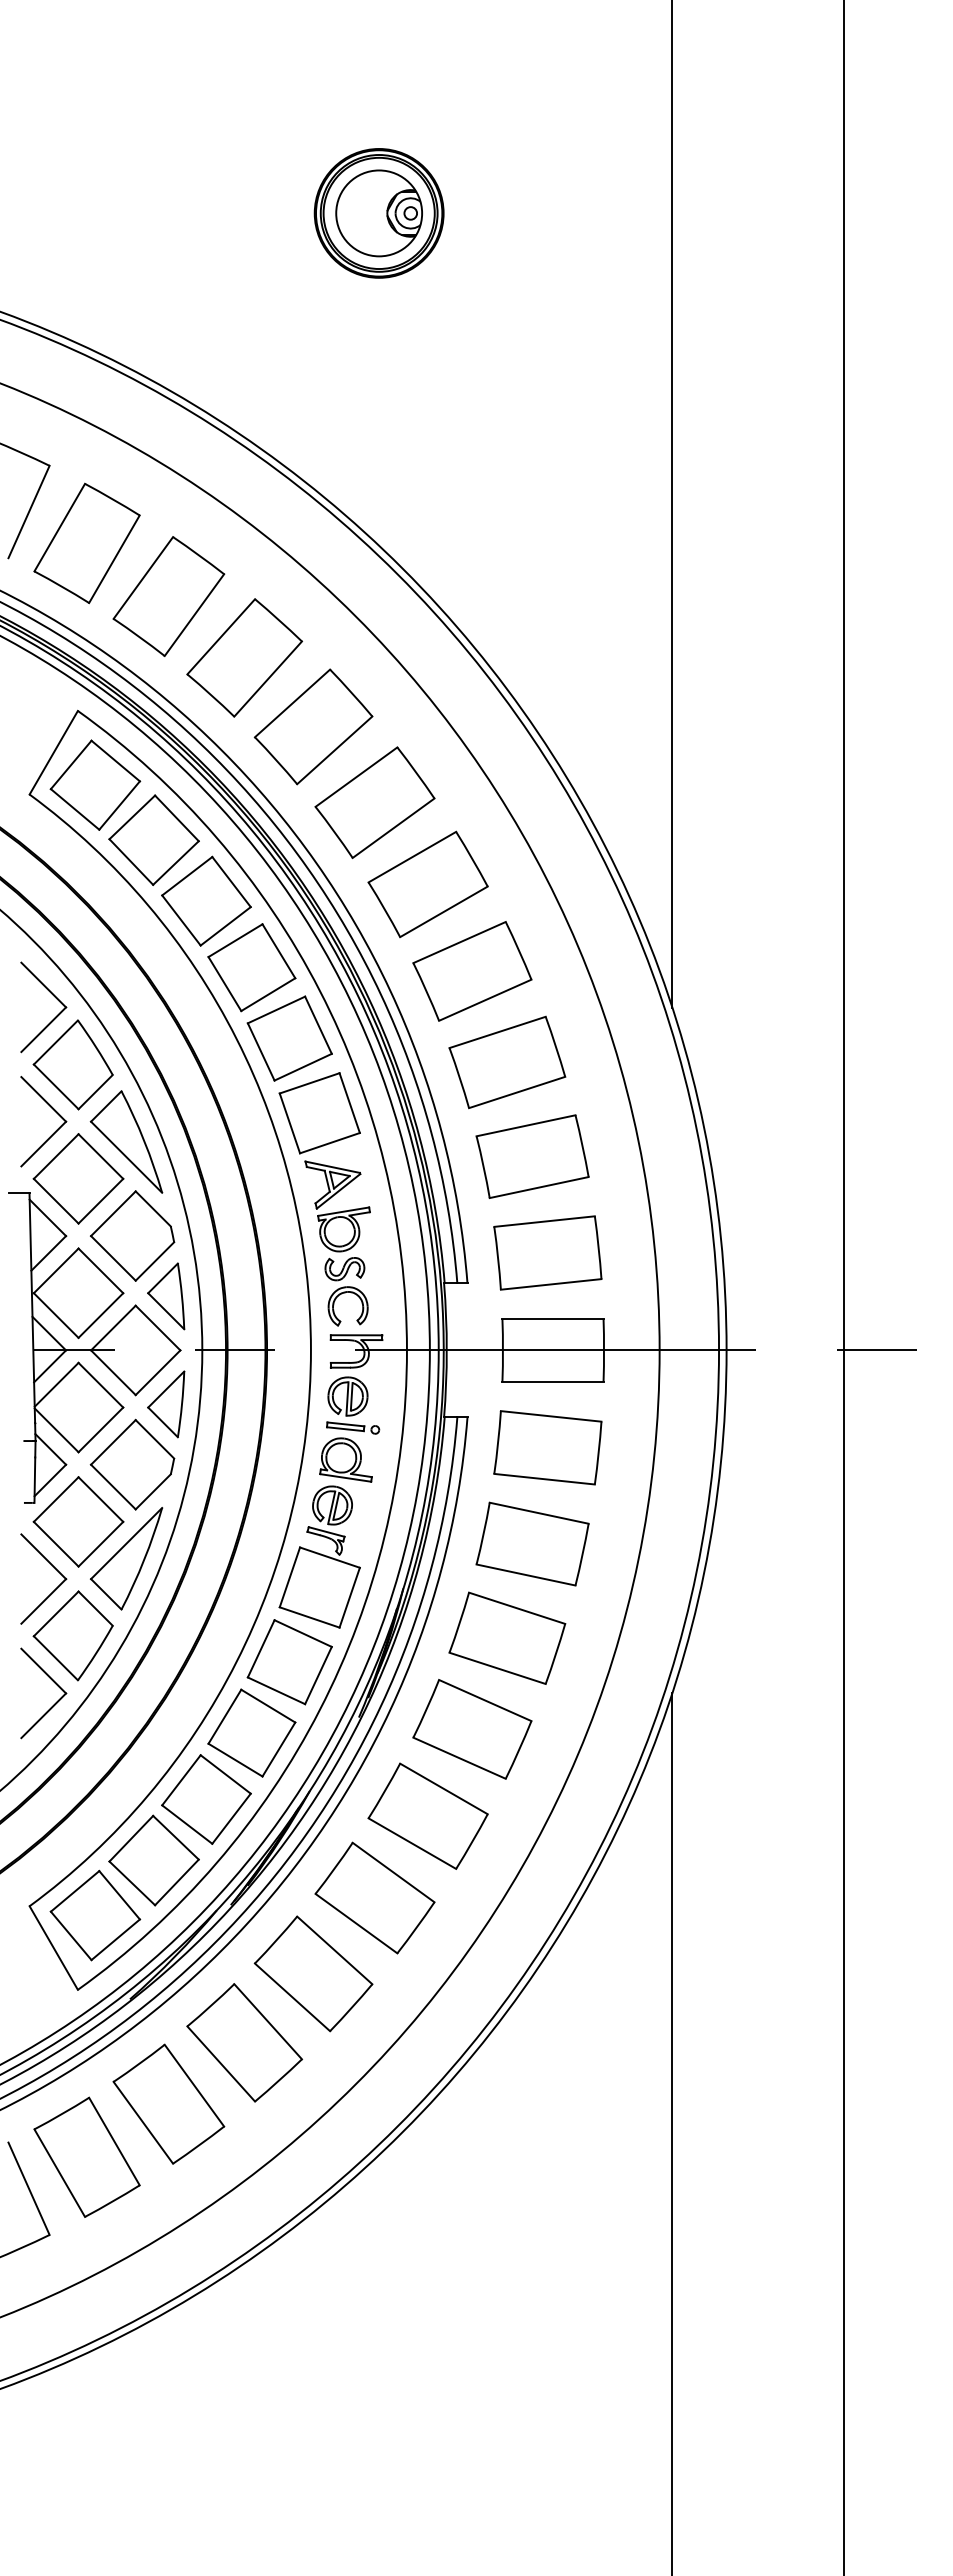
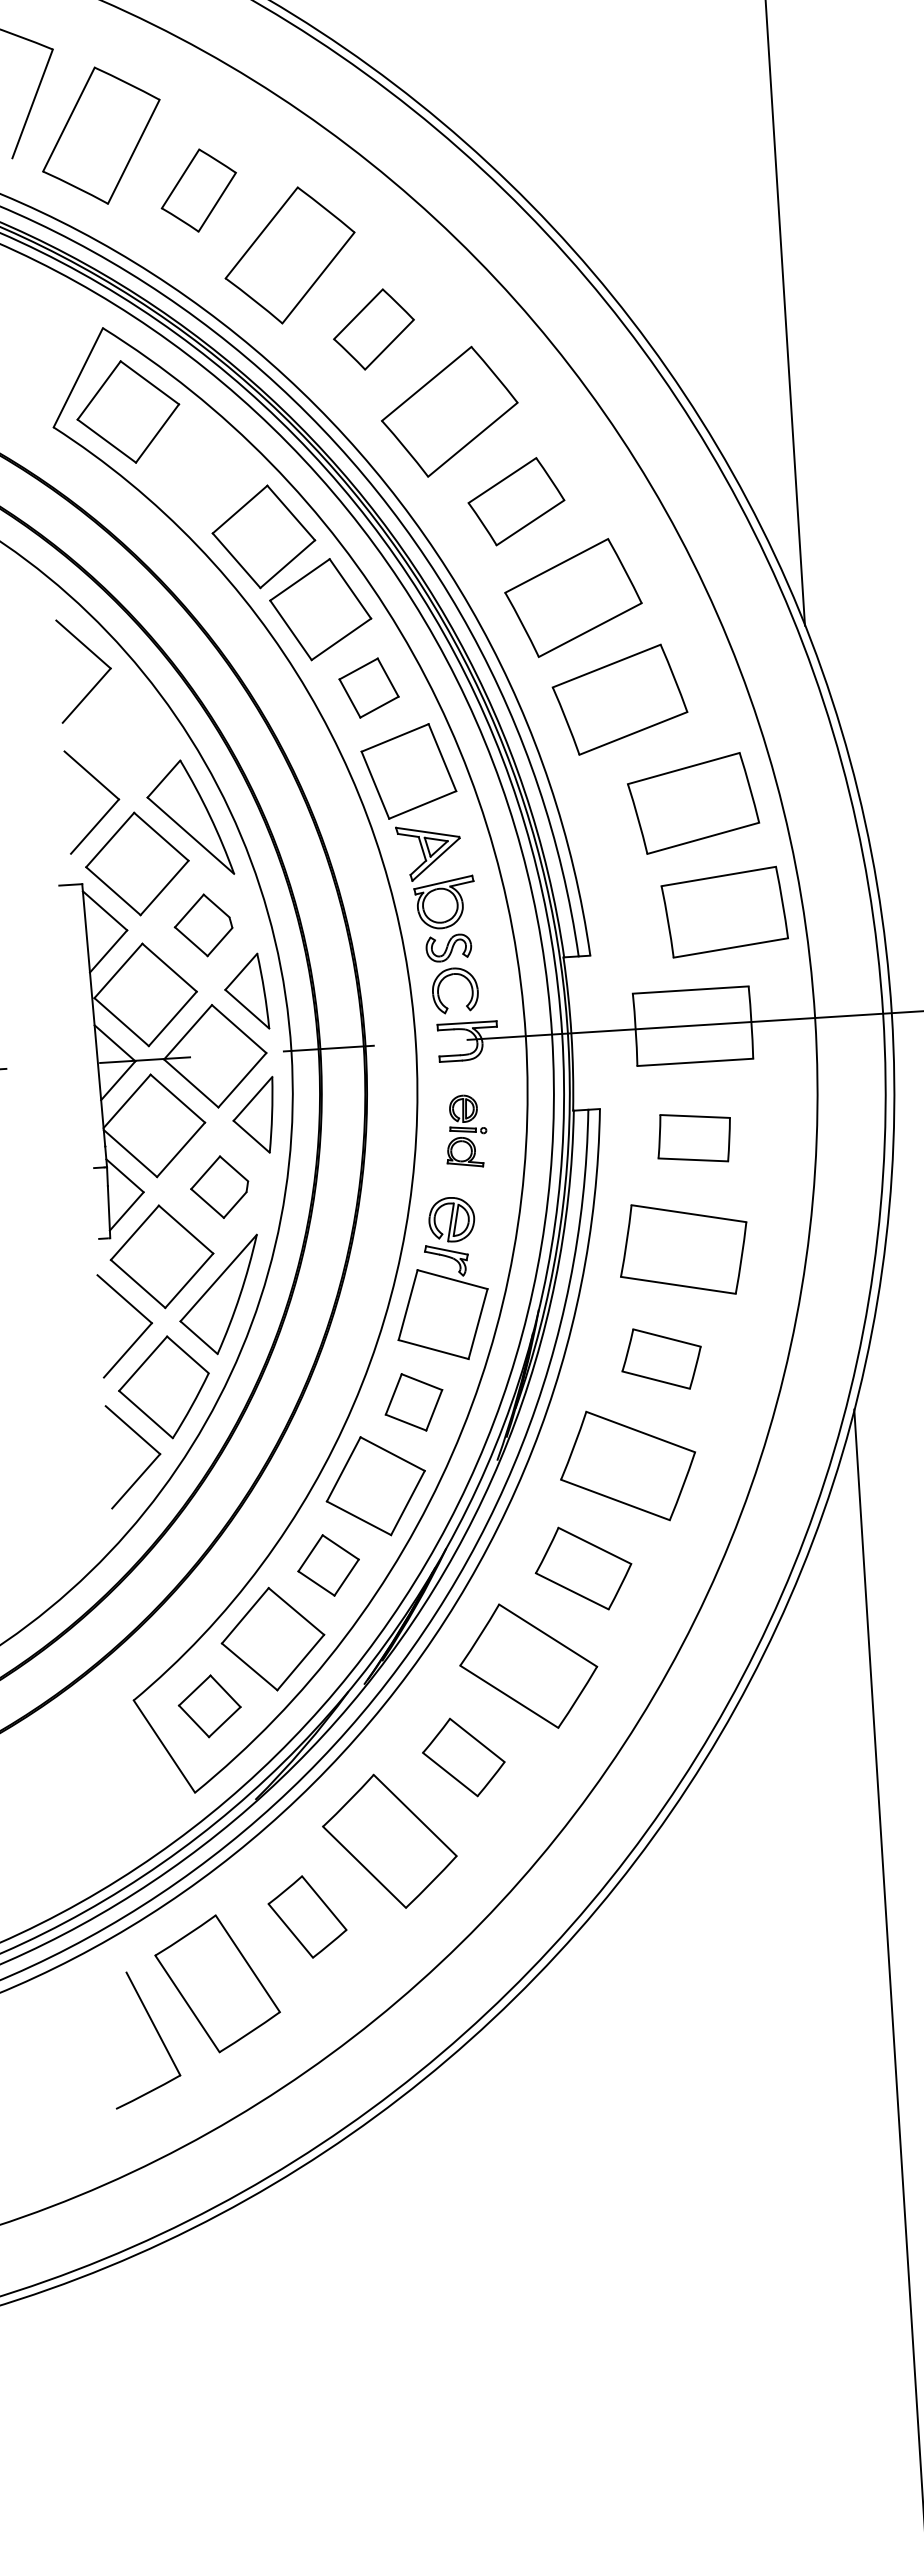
part: (168, 596) -> (198, 190), size x0.6
part: (313, 726) -> (373, 329), size x0.6
part: (153, 839) -> (198, 469), removed
part: (427, 884) -> (515, 501), size x0.7
part: (289, 1038) -> (368, 688), size x0.6
part: (72, 1064) -> (122, 733), removed
part: (532, 1156) -> (693, 803), moved
part: (132, 1235) -> (203, 924), size x0.6
part: (547, 1252) -> (724, 911), moved
part: (349, 1429) -> (465, 1131), size x0.6
part: (547, 1447) -> (693, 1137), size x0.6
part: (132, 1464) -> (219, 1187), size x0.6
part: (507, 1637) -> (661, 1358), size x0.6
part: (289, 1662) -> (413, 1402), size x0.6
part: (206, 1799) -> (328, 1565), size x0.6
part: (427, 1815) -> (582, 1567), size x0.7
part: (95, 1915) -> (209, 1706), size x0.6
part: (313, 1973) -> (463, 1757), size x0.6
part: (168, 2103) -> (307, 1916), size x0.6

